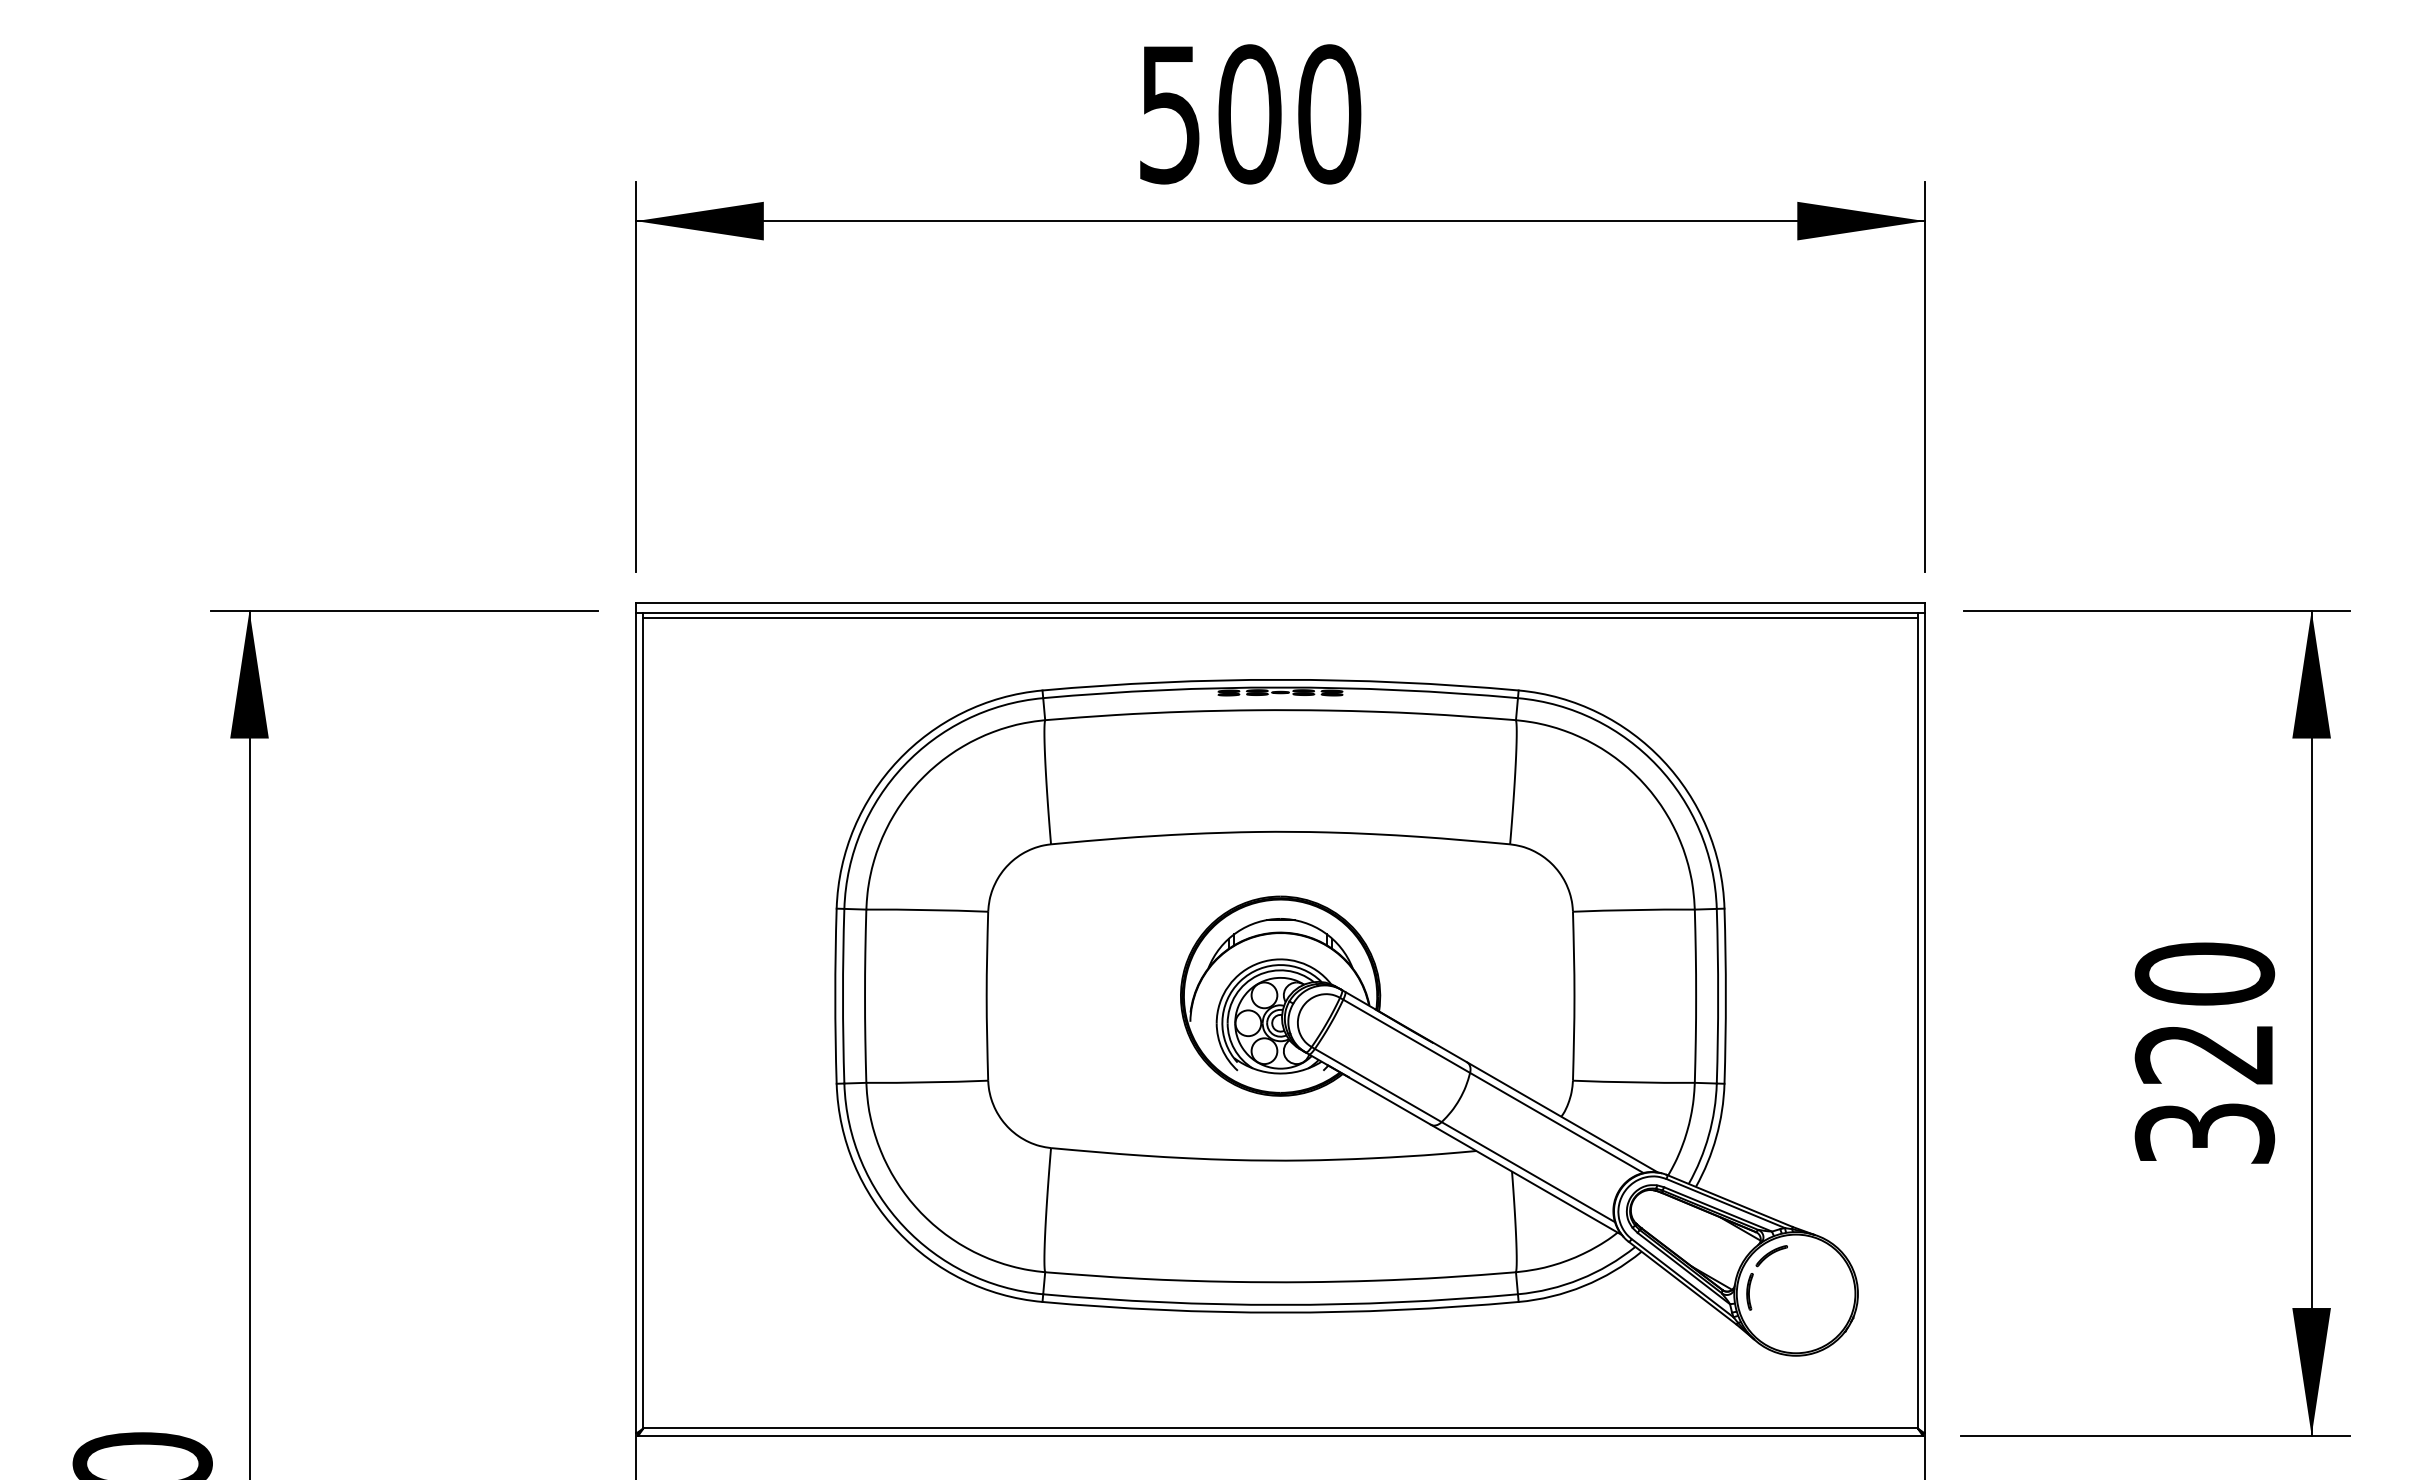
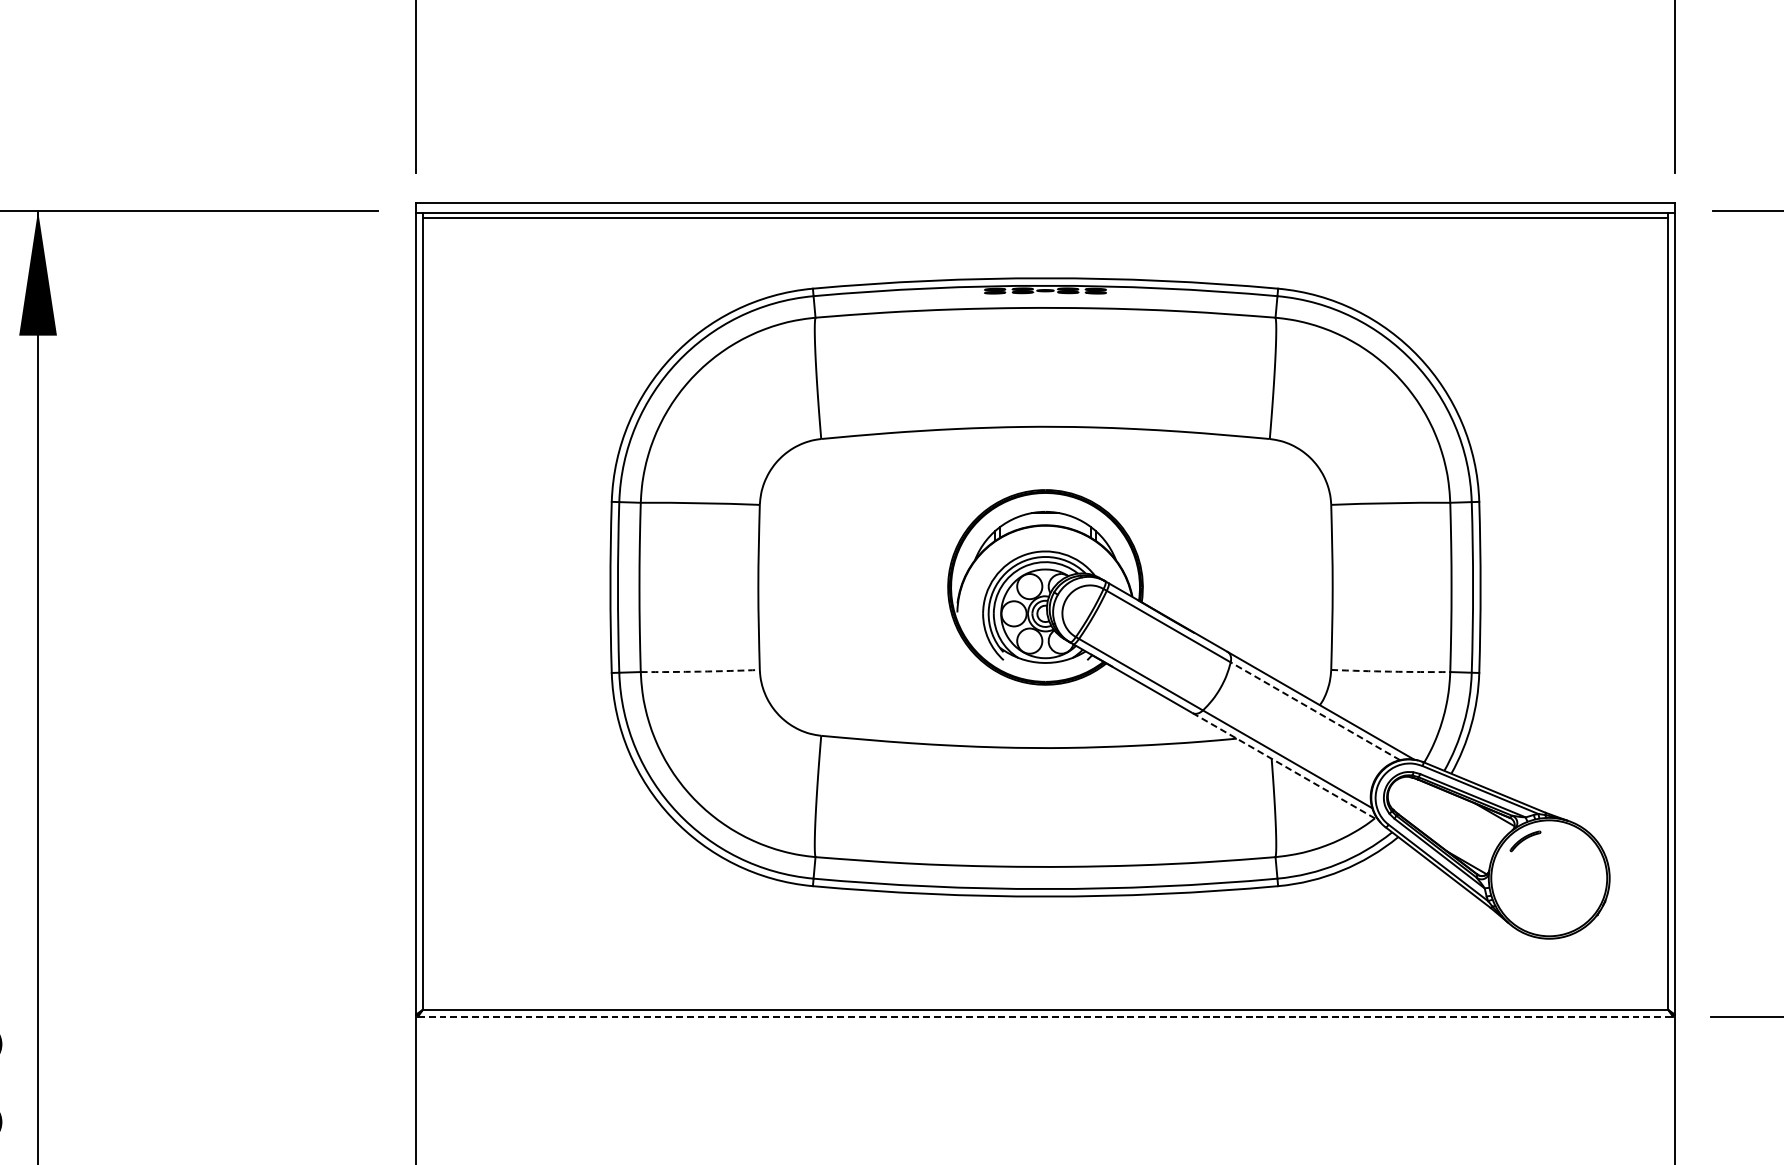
arc: (927, 1082) -> (700, 671), solid -> dashed
arc: (1633, 1082) -> (1390, 671), solid -> dashed
line: (1556, 1122) -> (1315, 710), solid -> dashed
line: (1526, 1179) -> (1285, 766), solid -> dashed
part: (1749, 1291) -> (1503, 875), removed
line: (1281, 1435) -> (1046, 1016), solid -> dashed

